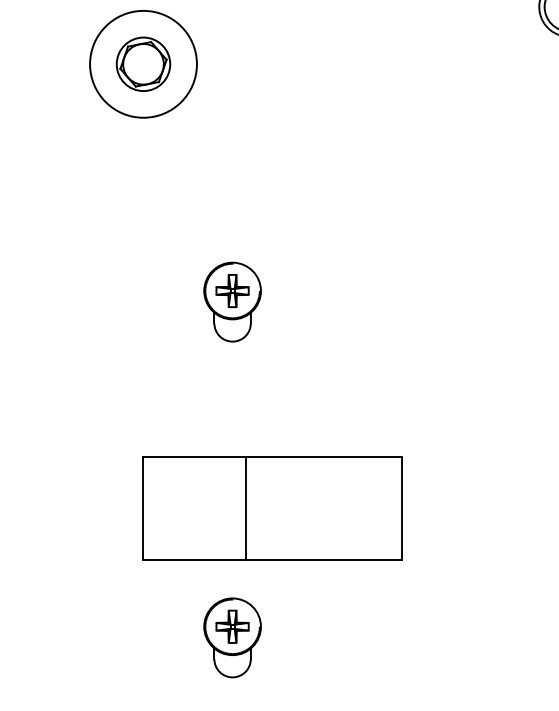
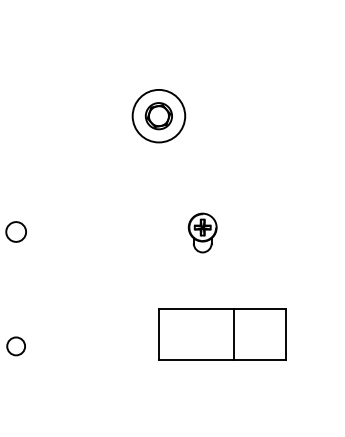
line: (246, 508) -> (234, 334), moved
part: (232, 636) -> (202, 397), removed

